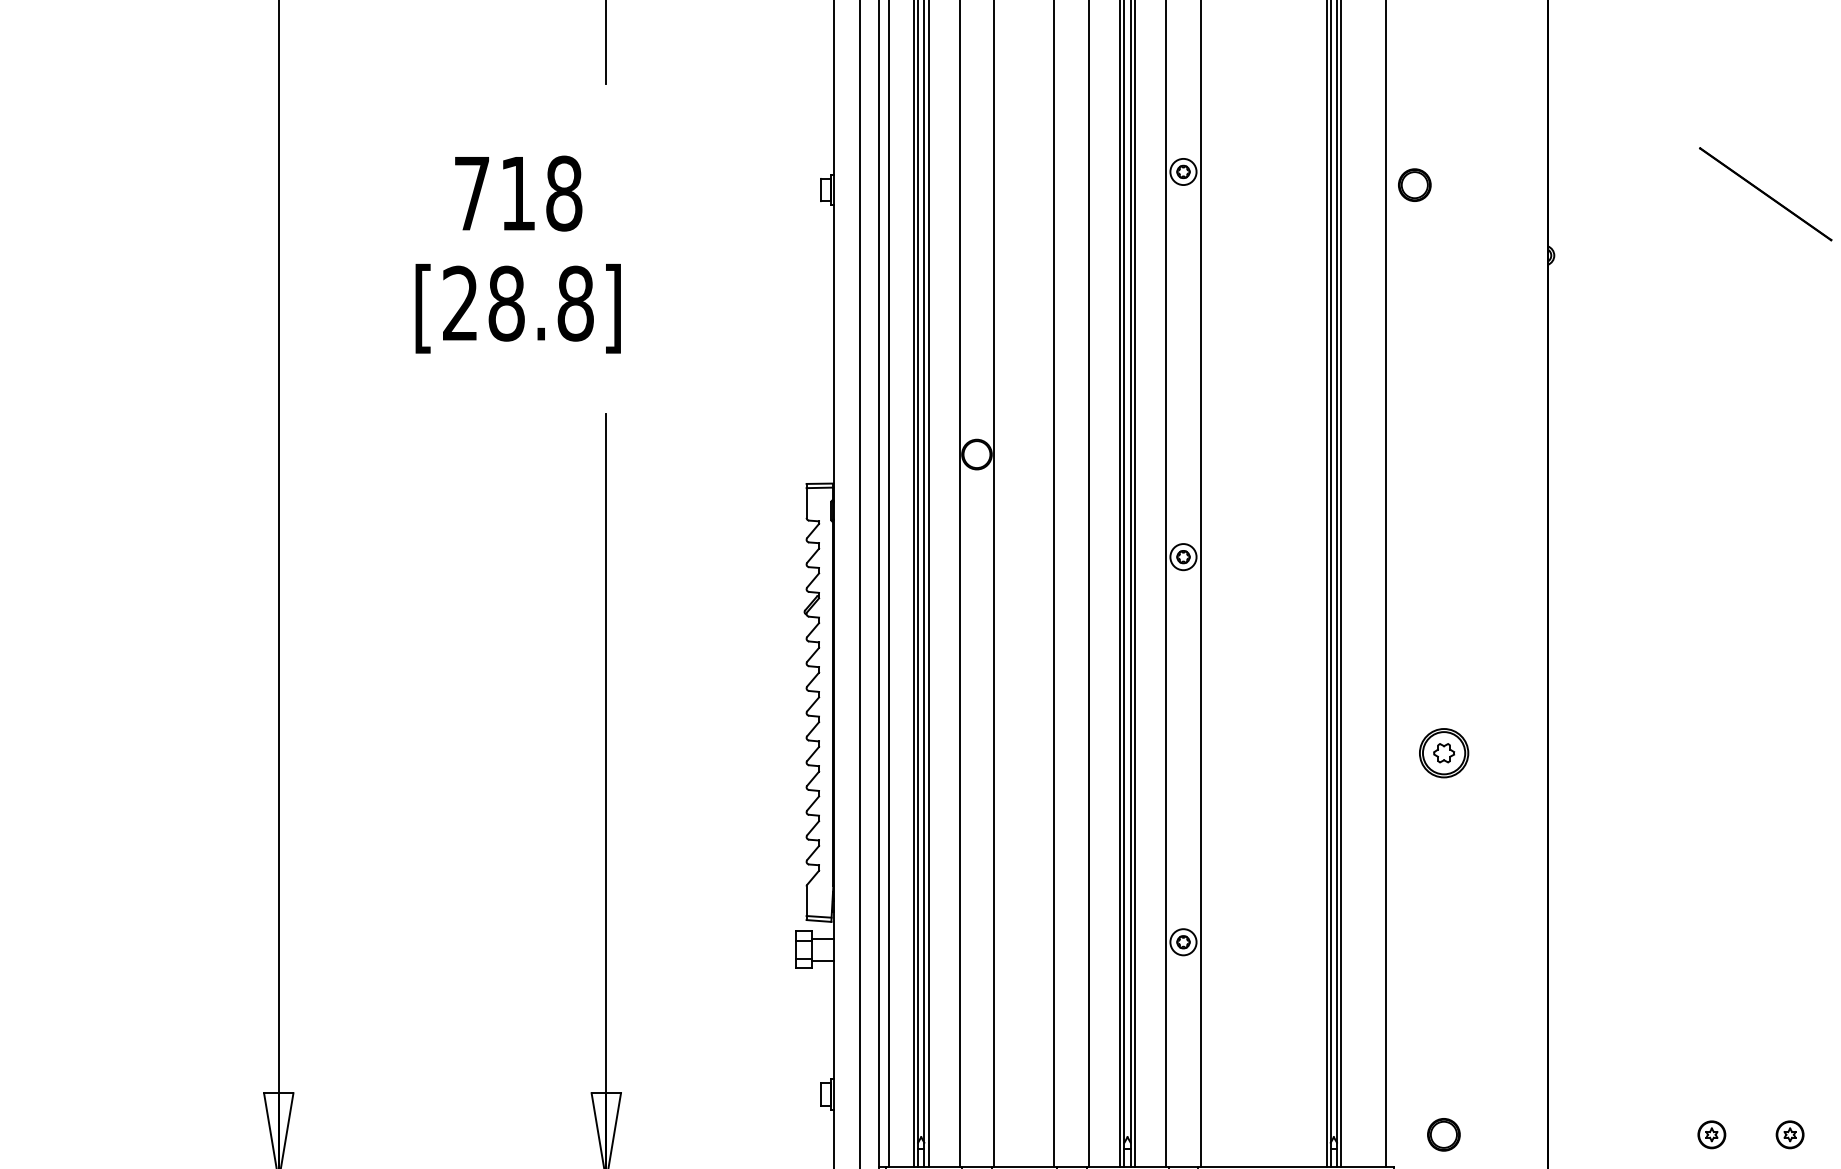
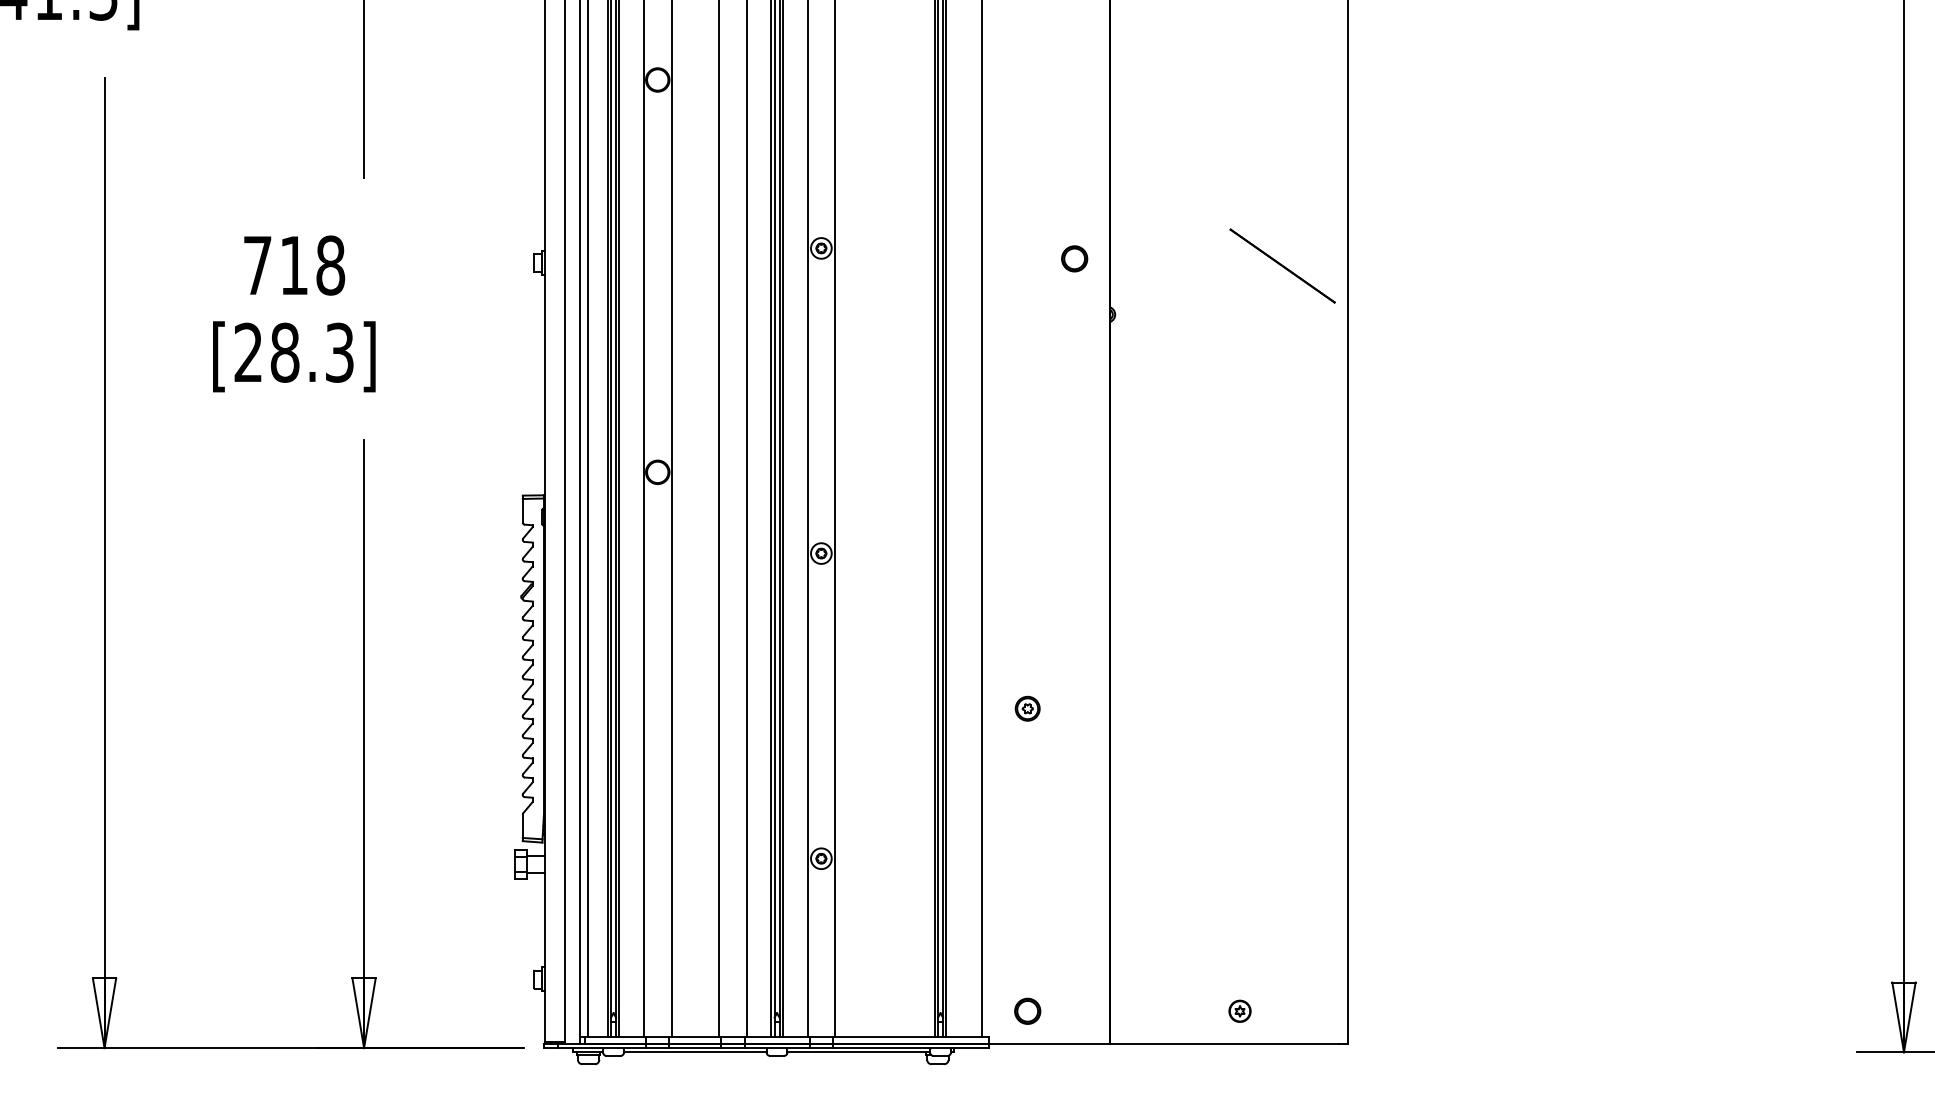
part: (1414, 184) -> (1074, 258), moved
text: (575, 303) -> (339, 352), [28.8] -> [28.3]
part: (1443, 752) -> (1027, 708), size x0.62
part: (1789, 1133) -> (1301, 1010), removed

